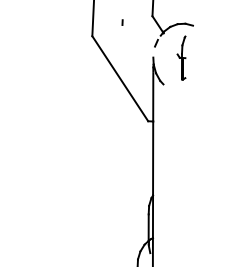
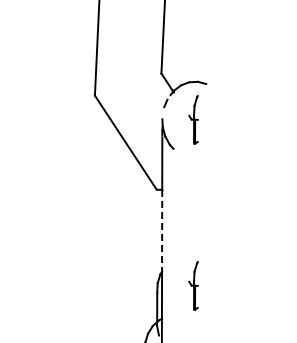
line: (122, 22) -> (128, 80), removed
line: (153, 158) -> (162, 230), solid -> dashed
part: (181, 207) -> (193, 285), added

